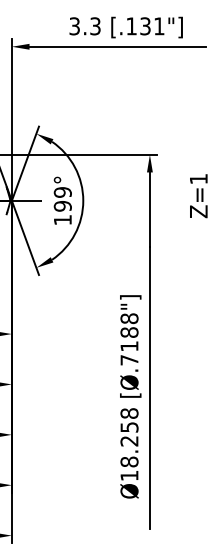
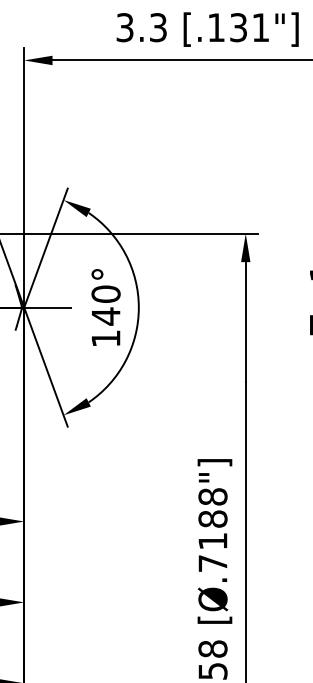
text: (62, 199) -> (105, 305), 199° -> 140°

